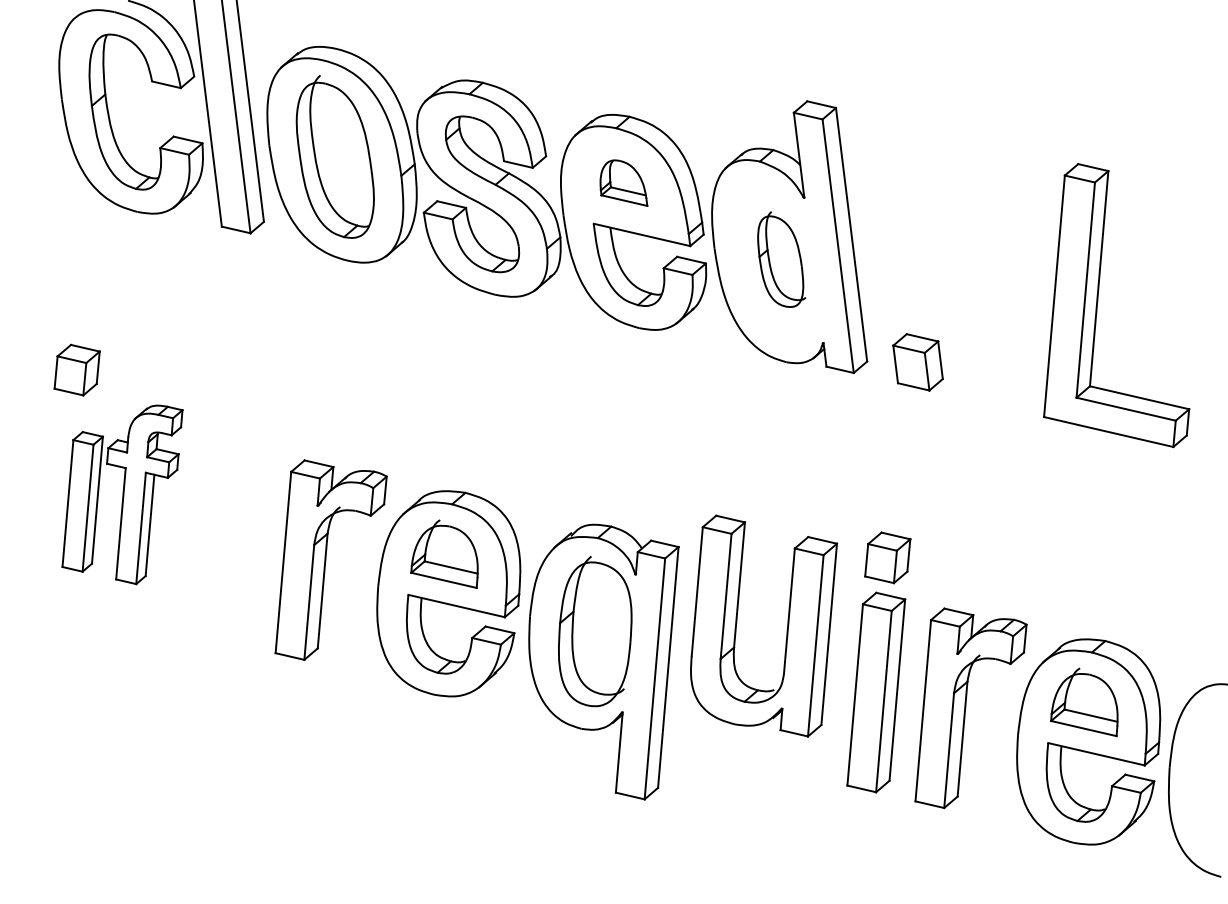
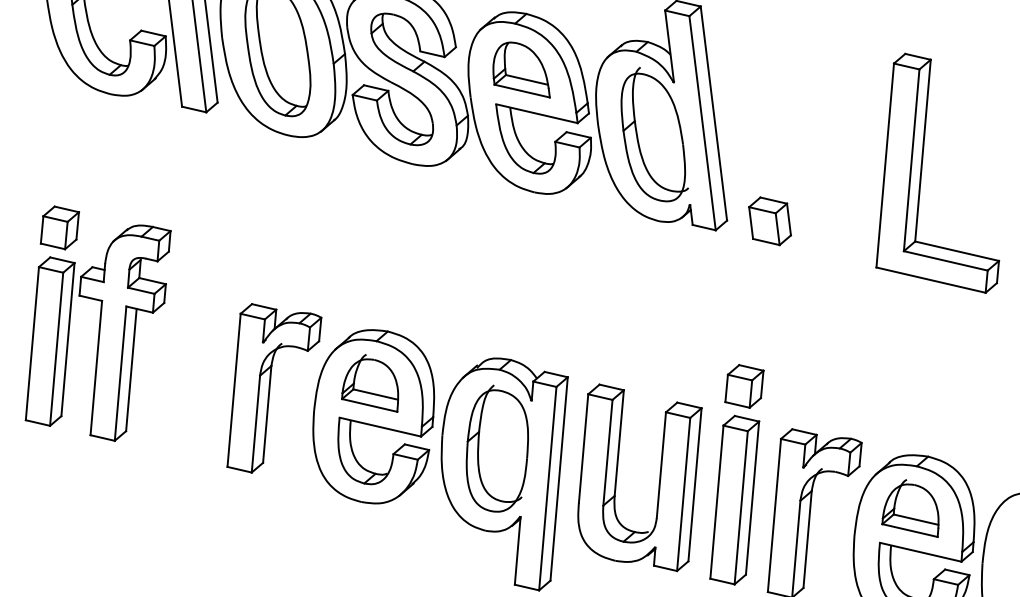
part: (623, 182) -> (521, 69), size x1.43
part: (781, 259) -> (654, 134), size x1.67
part: (122, 494) -> (98, 332), size x1.43
part: (786, 629) -> (658, 480), moved

